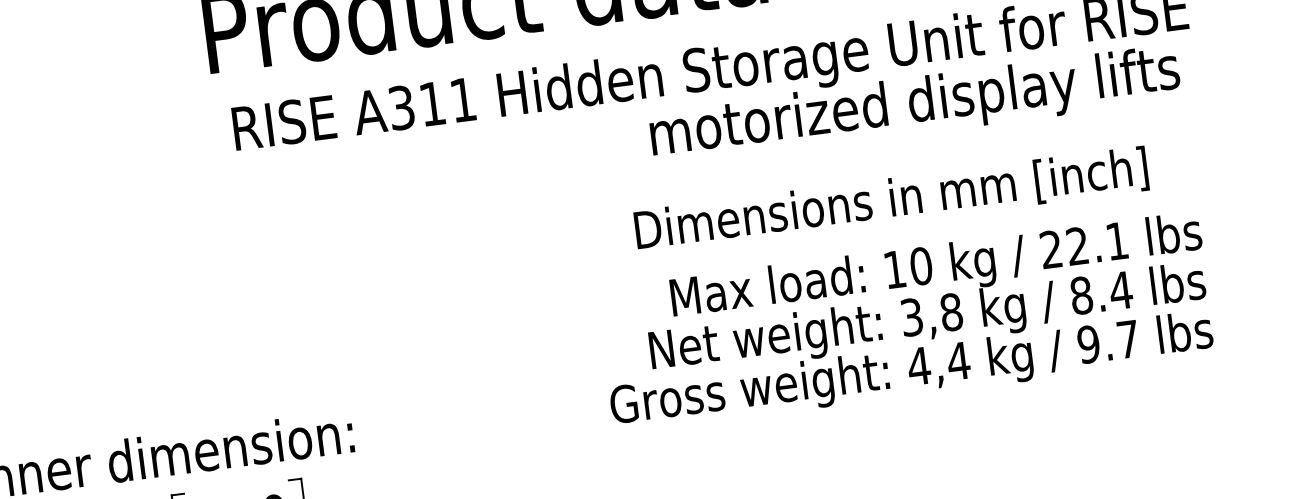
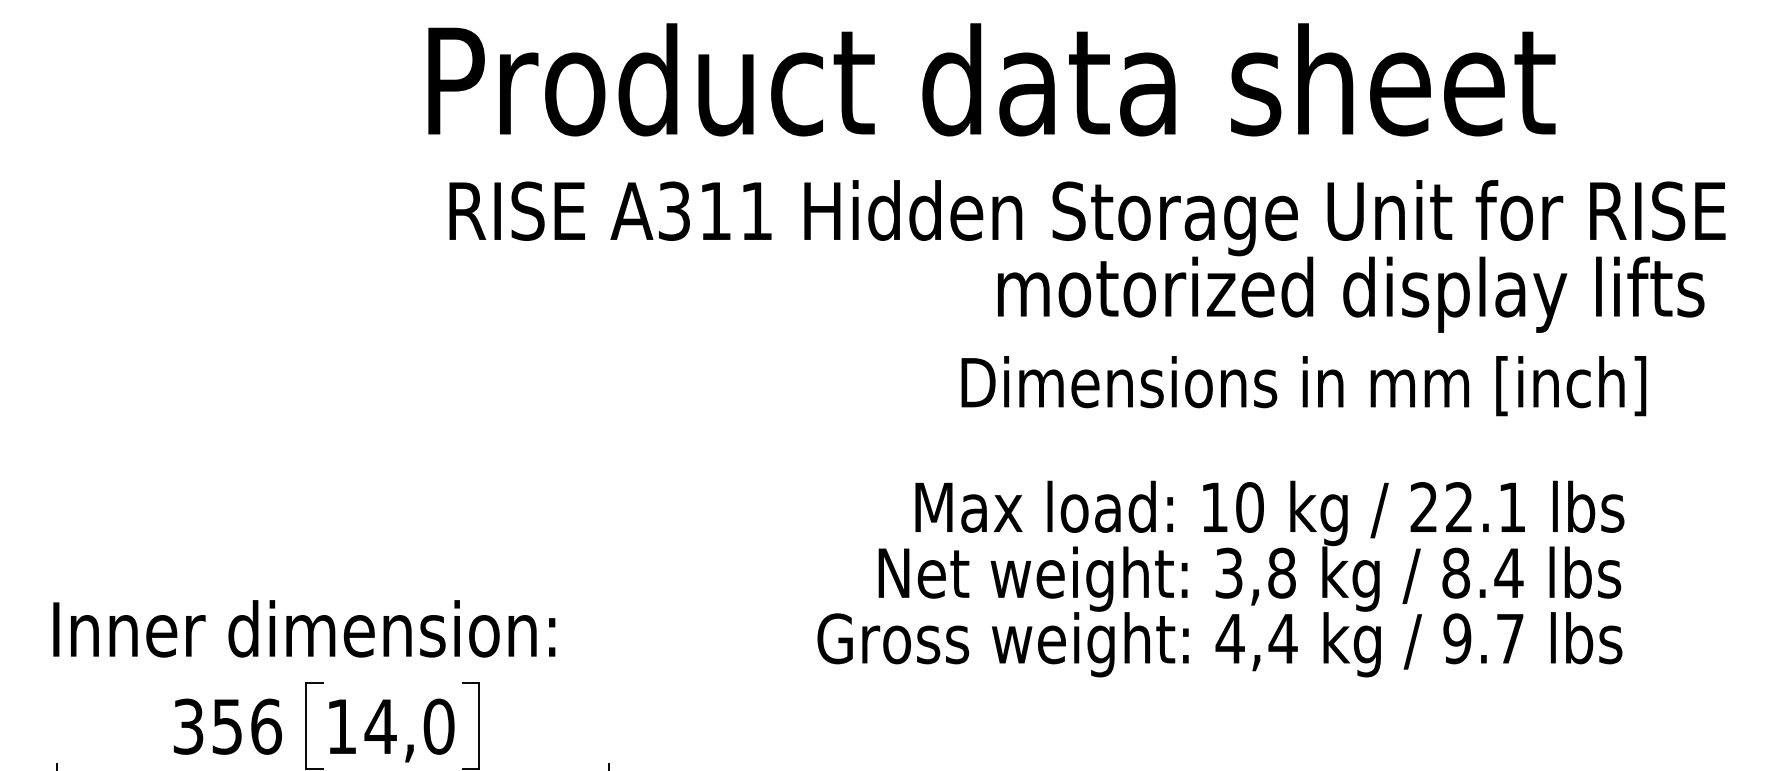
text: (891, 201) -> (1303, 386), moved
text: (906, 322) -> (1220, 578), moved

